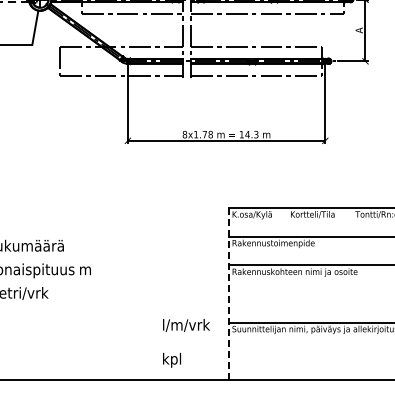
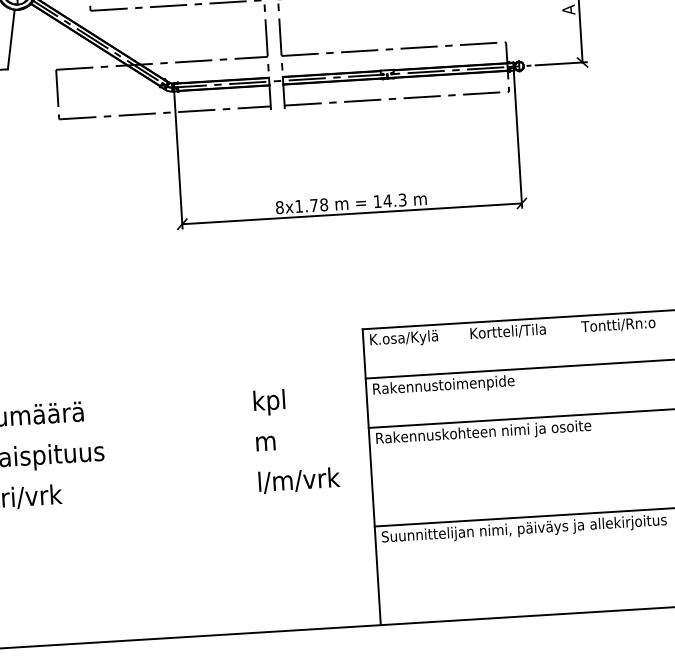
text: (85, 270) -> (265, 442), moved
line: (228, 294) -> (371, 477), dashed -> solid
text: (186, 325) -> (299, 480), moved
text: (172, 359) -> (270, 401), moved

